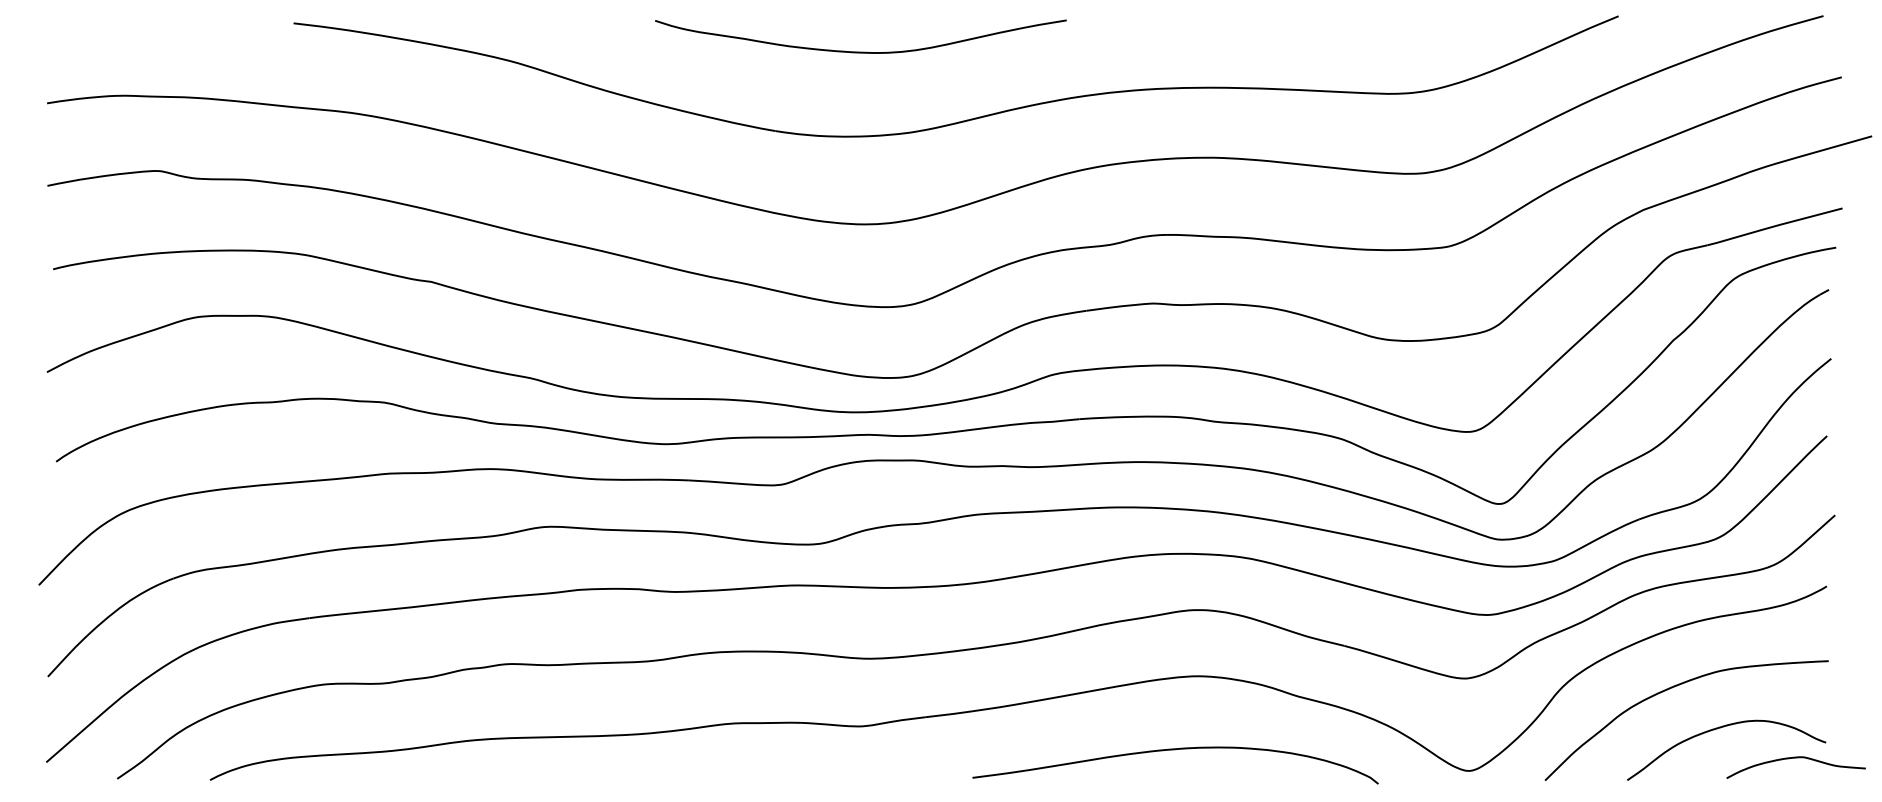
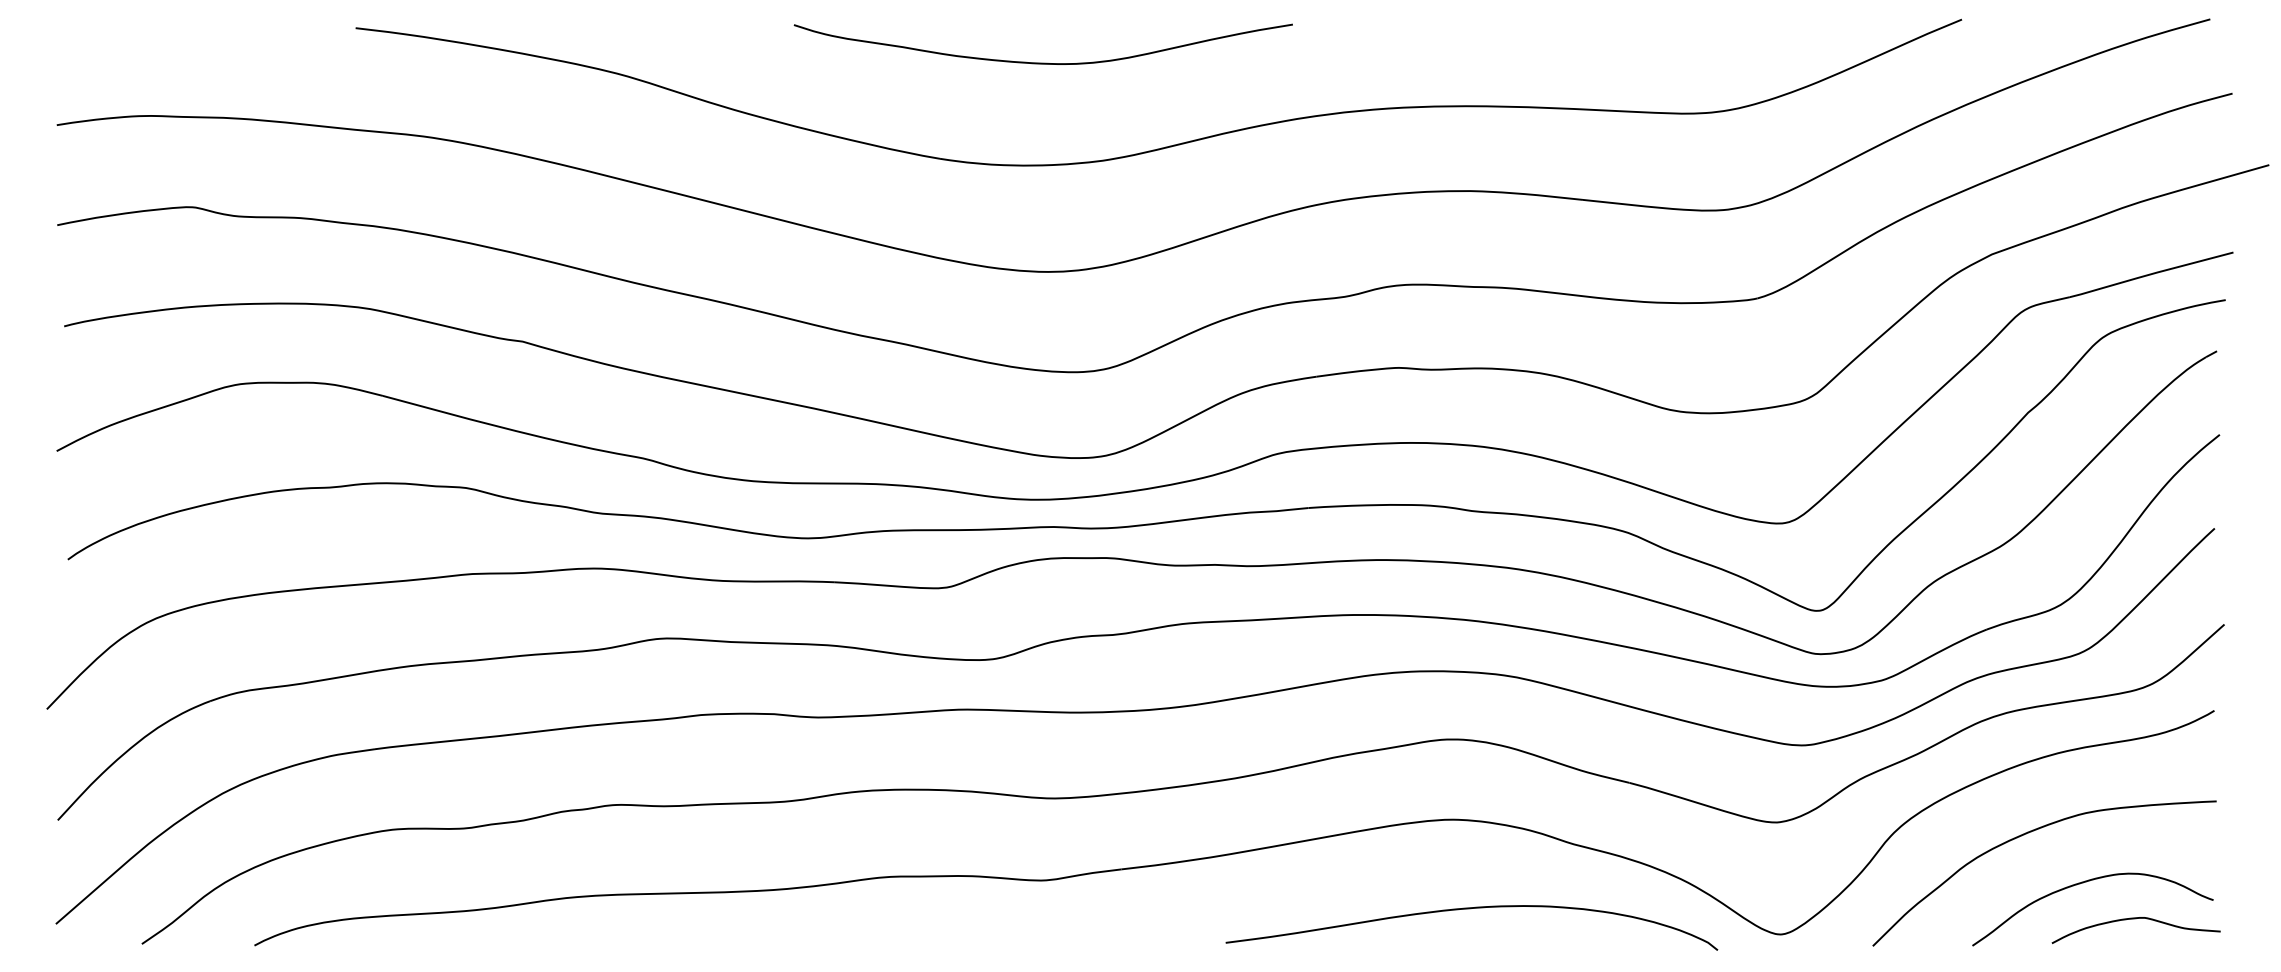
curve: (1174, 750) -> (1470, 909), moved
curve: (1795, 758) -> (2135, 919), moved

